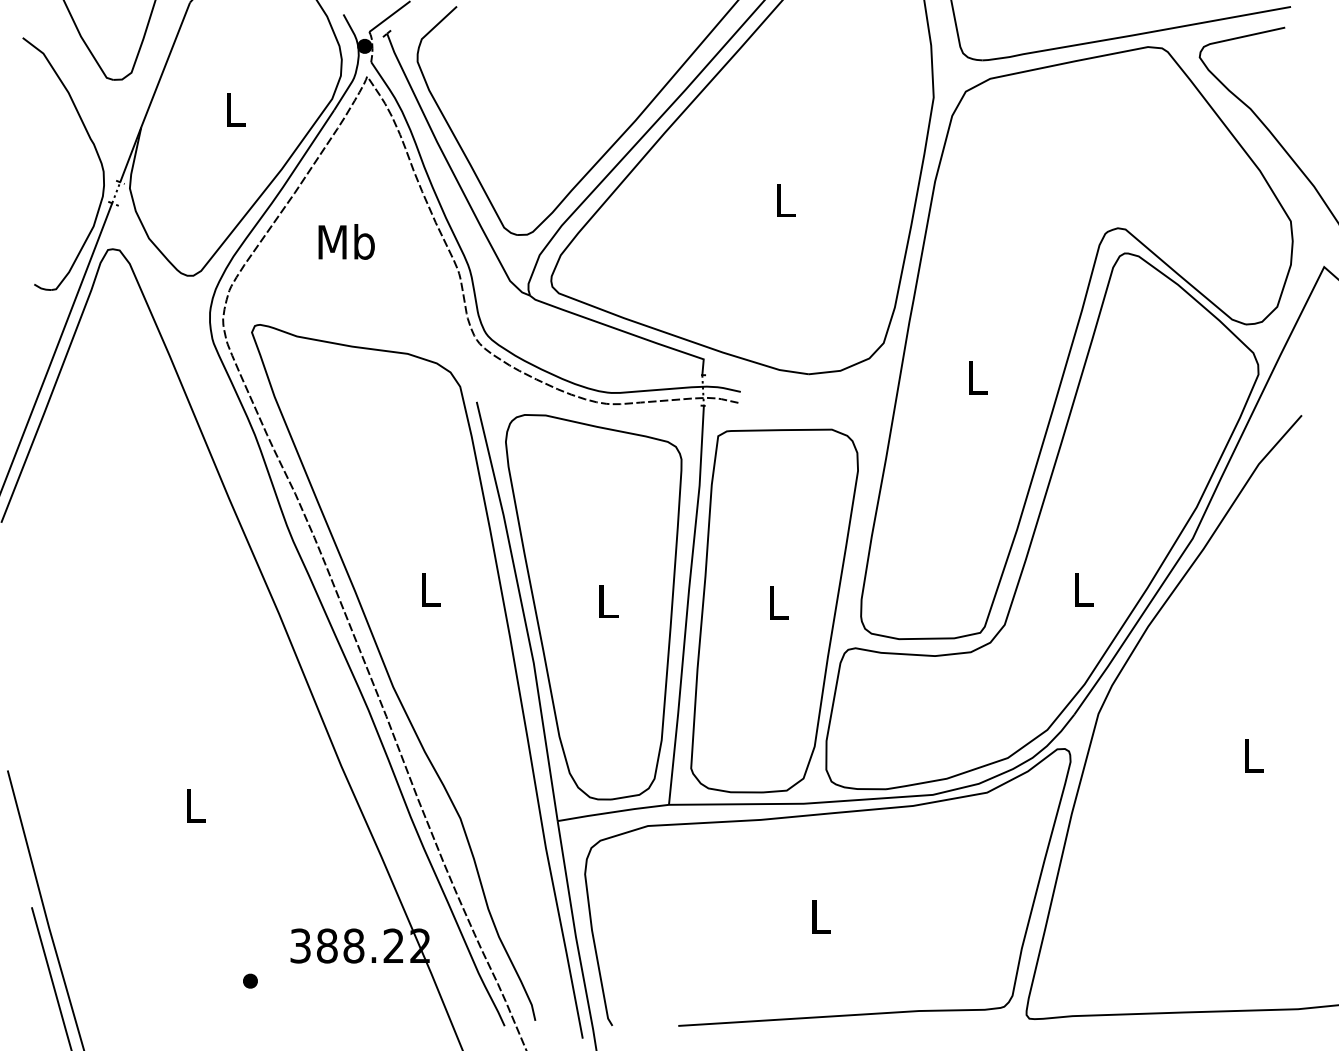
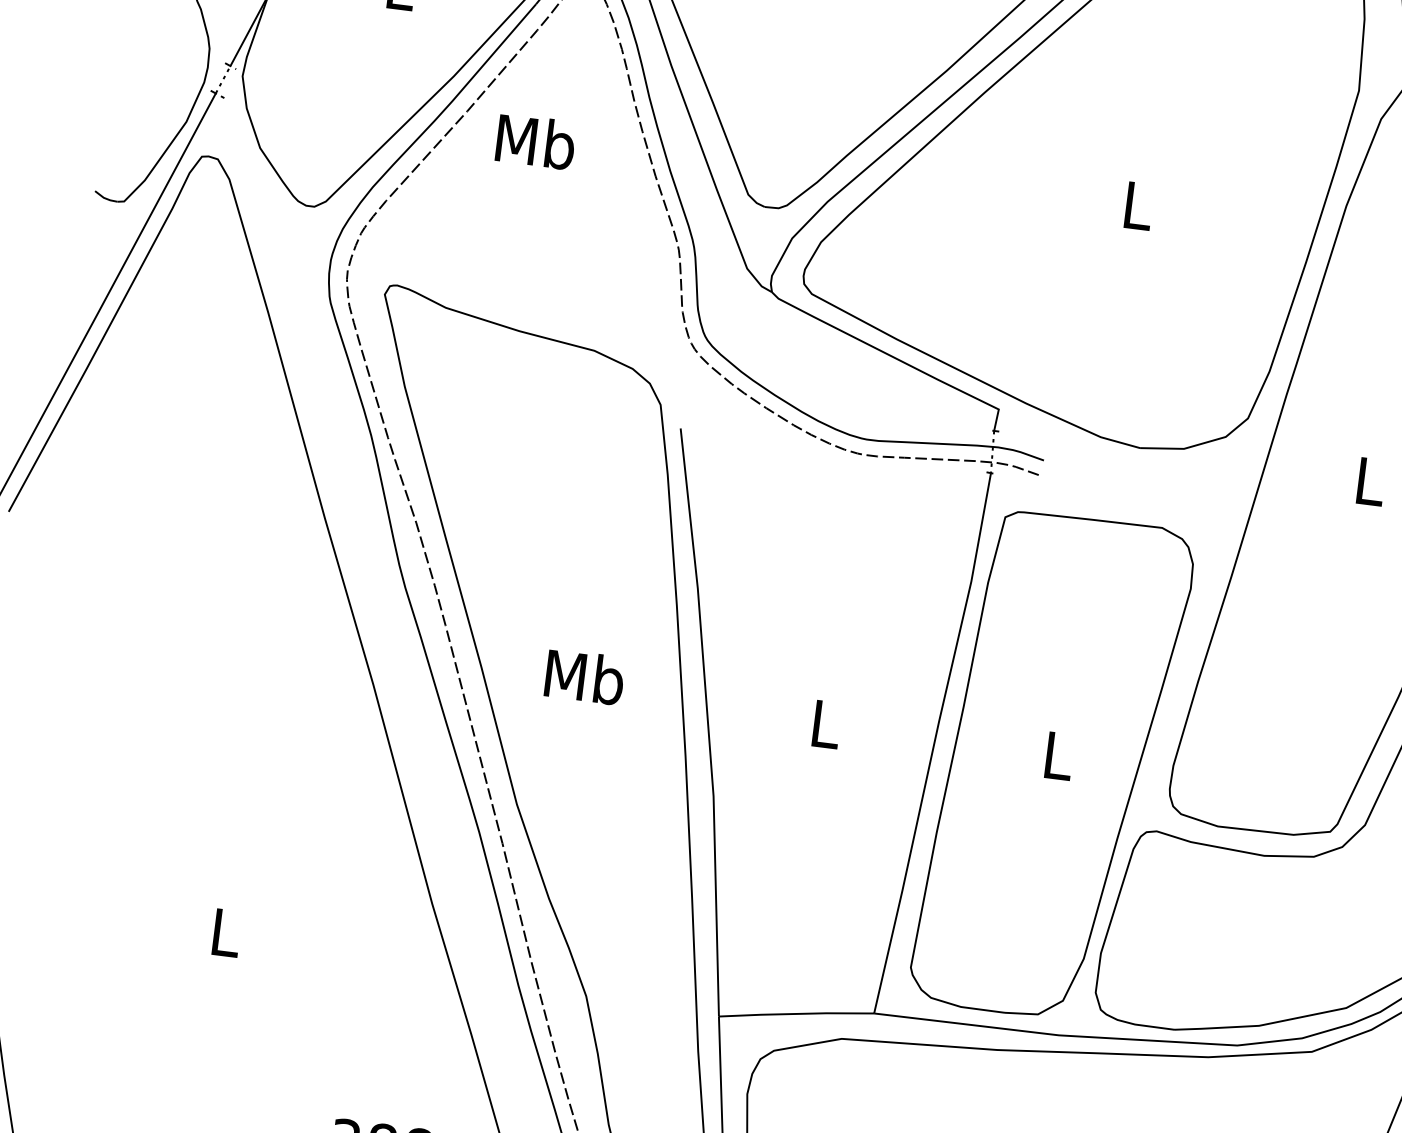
text: (346, 241) -> (535, 141), moved
text: (430, 589) -> (584, 677), L -> Mb
part: (593, 607) -> (804, 730), removed

